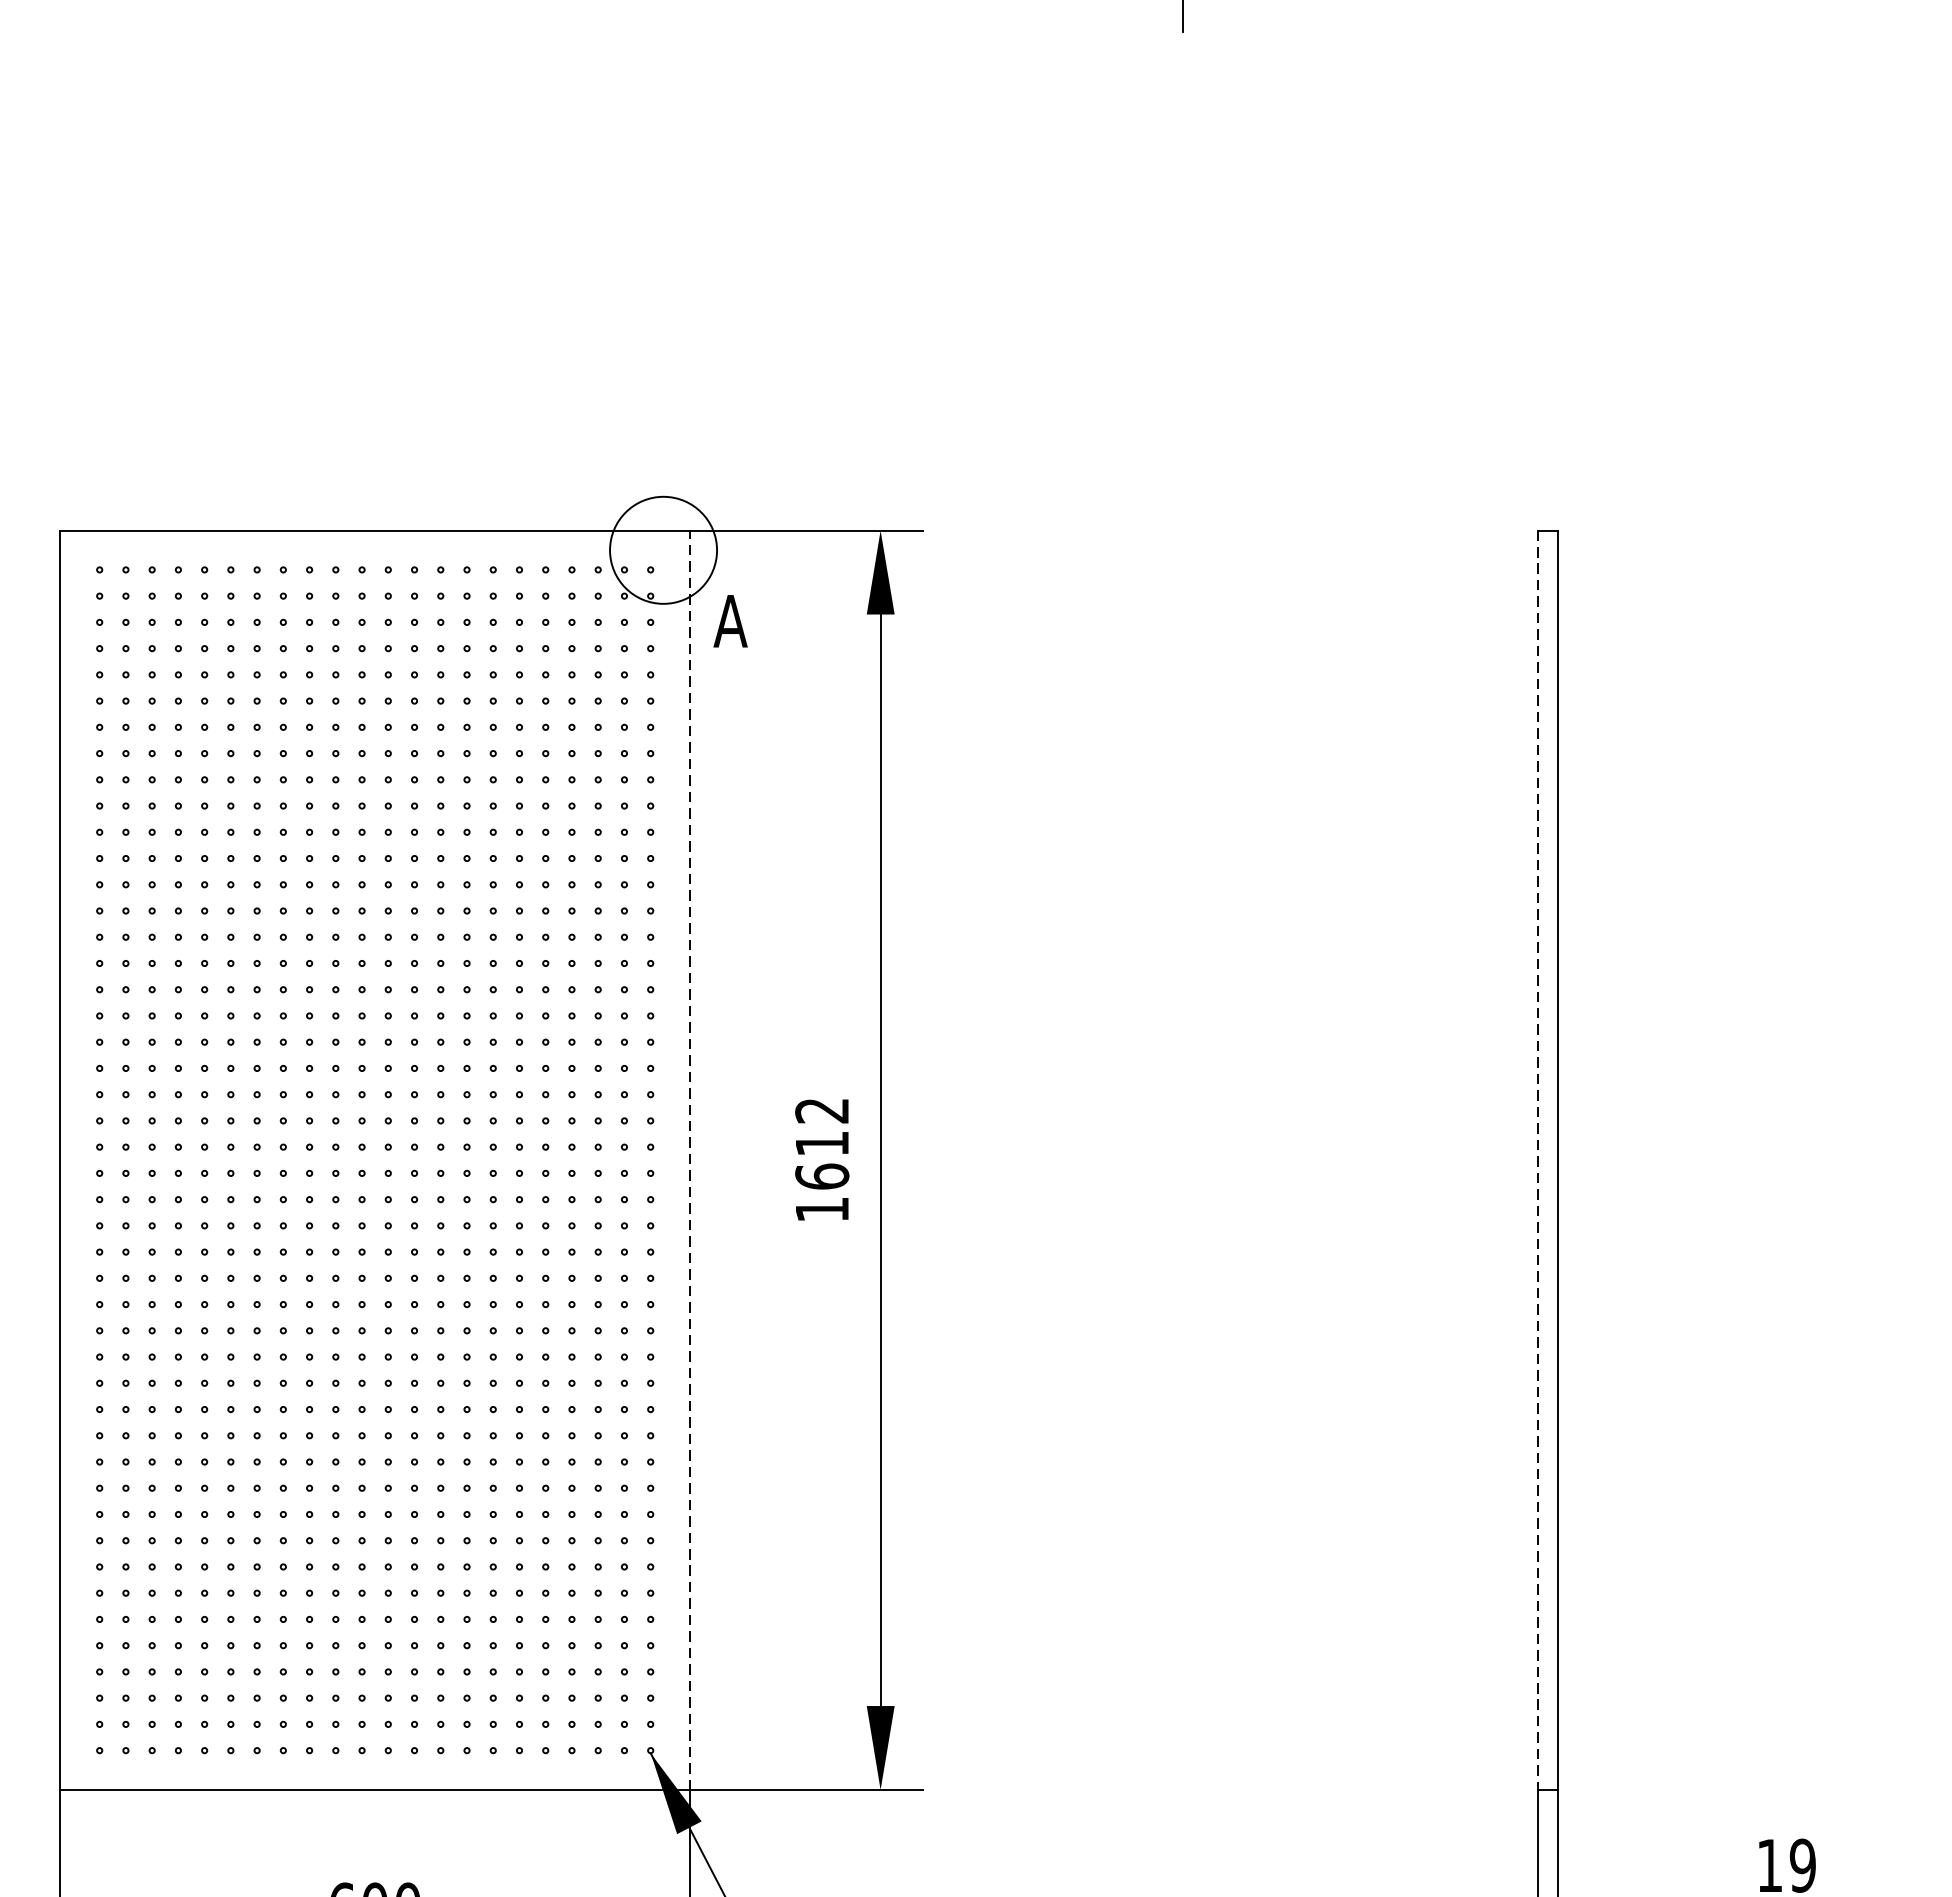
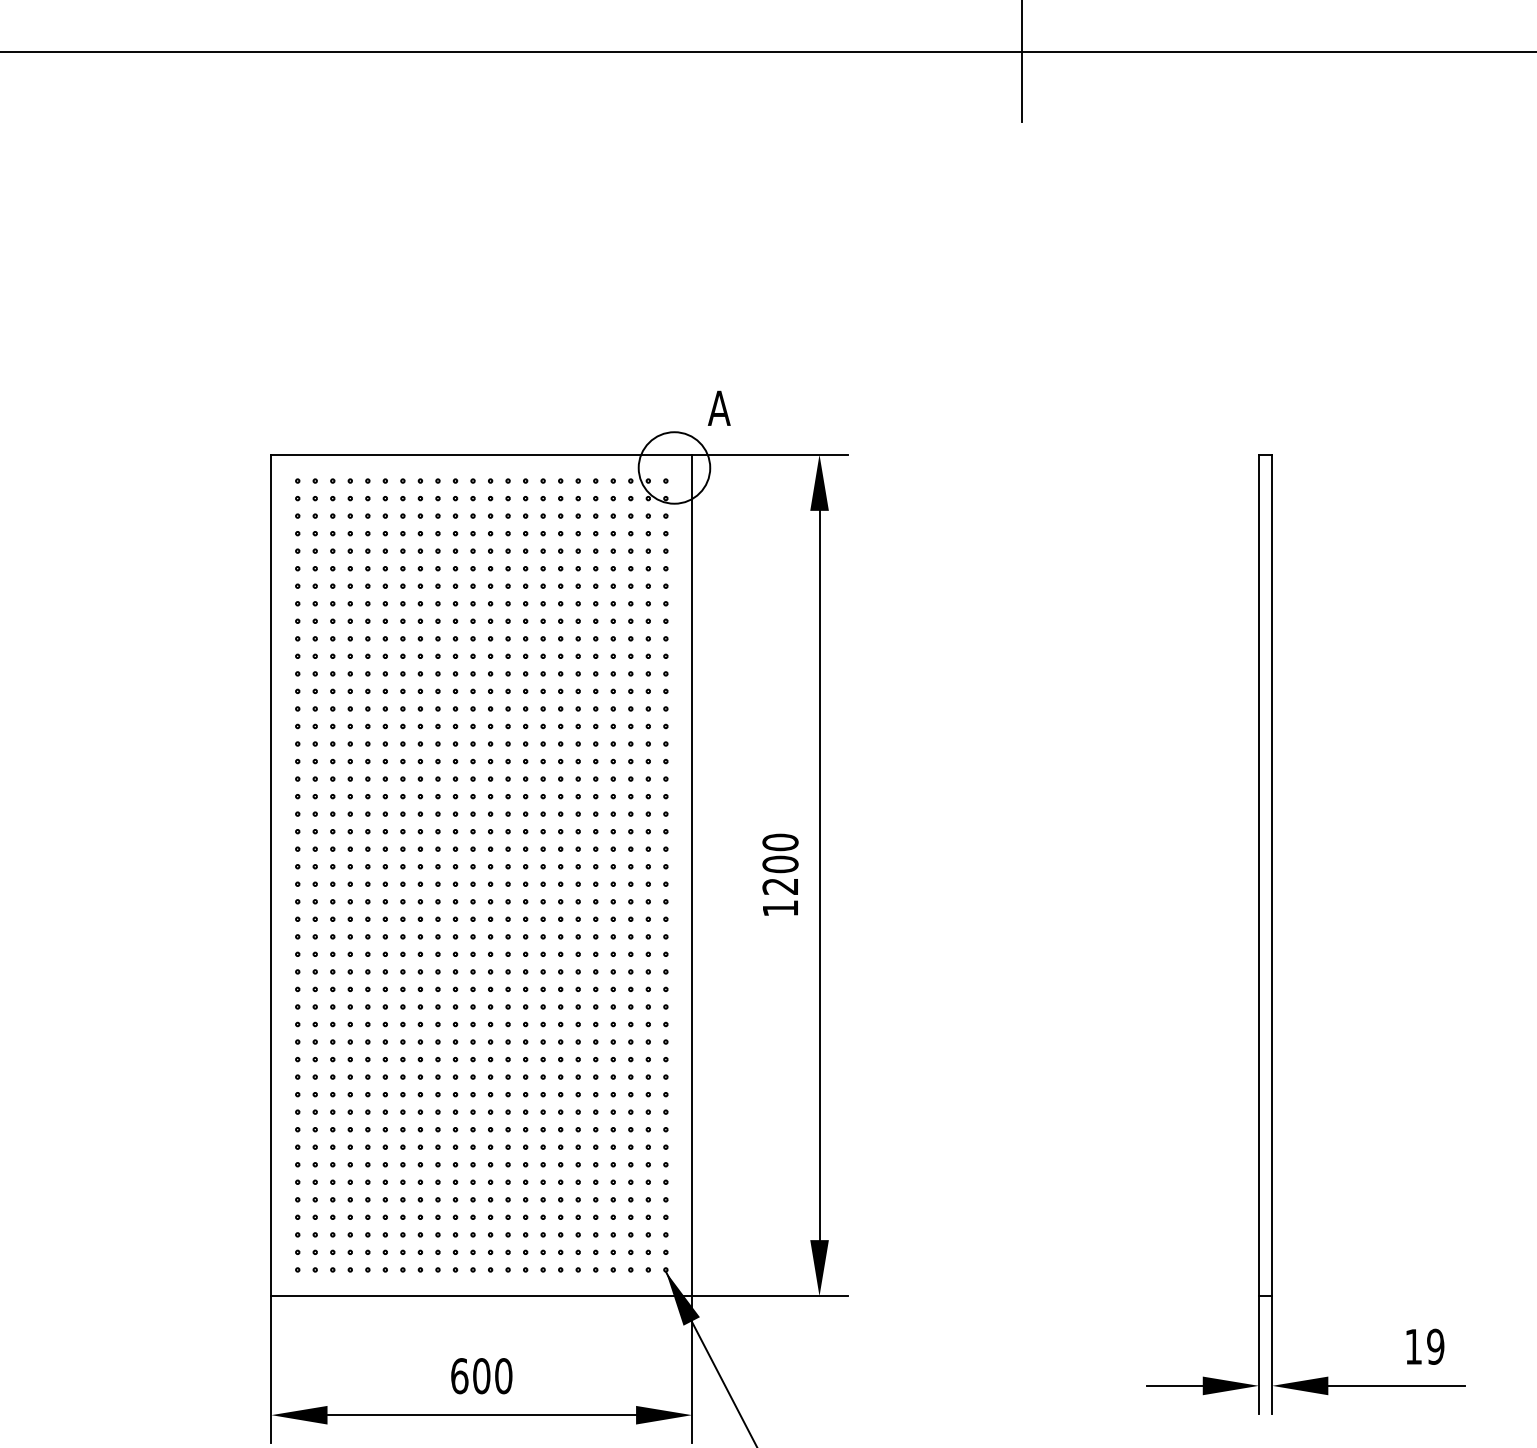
text: (730, 619) -> (719, 407), moved
text: (822, 1142) -> (780, 863), 1612 -> 1200
line: (690, 1160) -> (692, 875), dashed -> solid
line: (1537, 1160) -> (1258, 875), dashed -> solid

